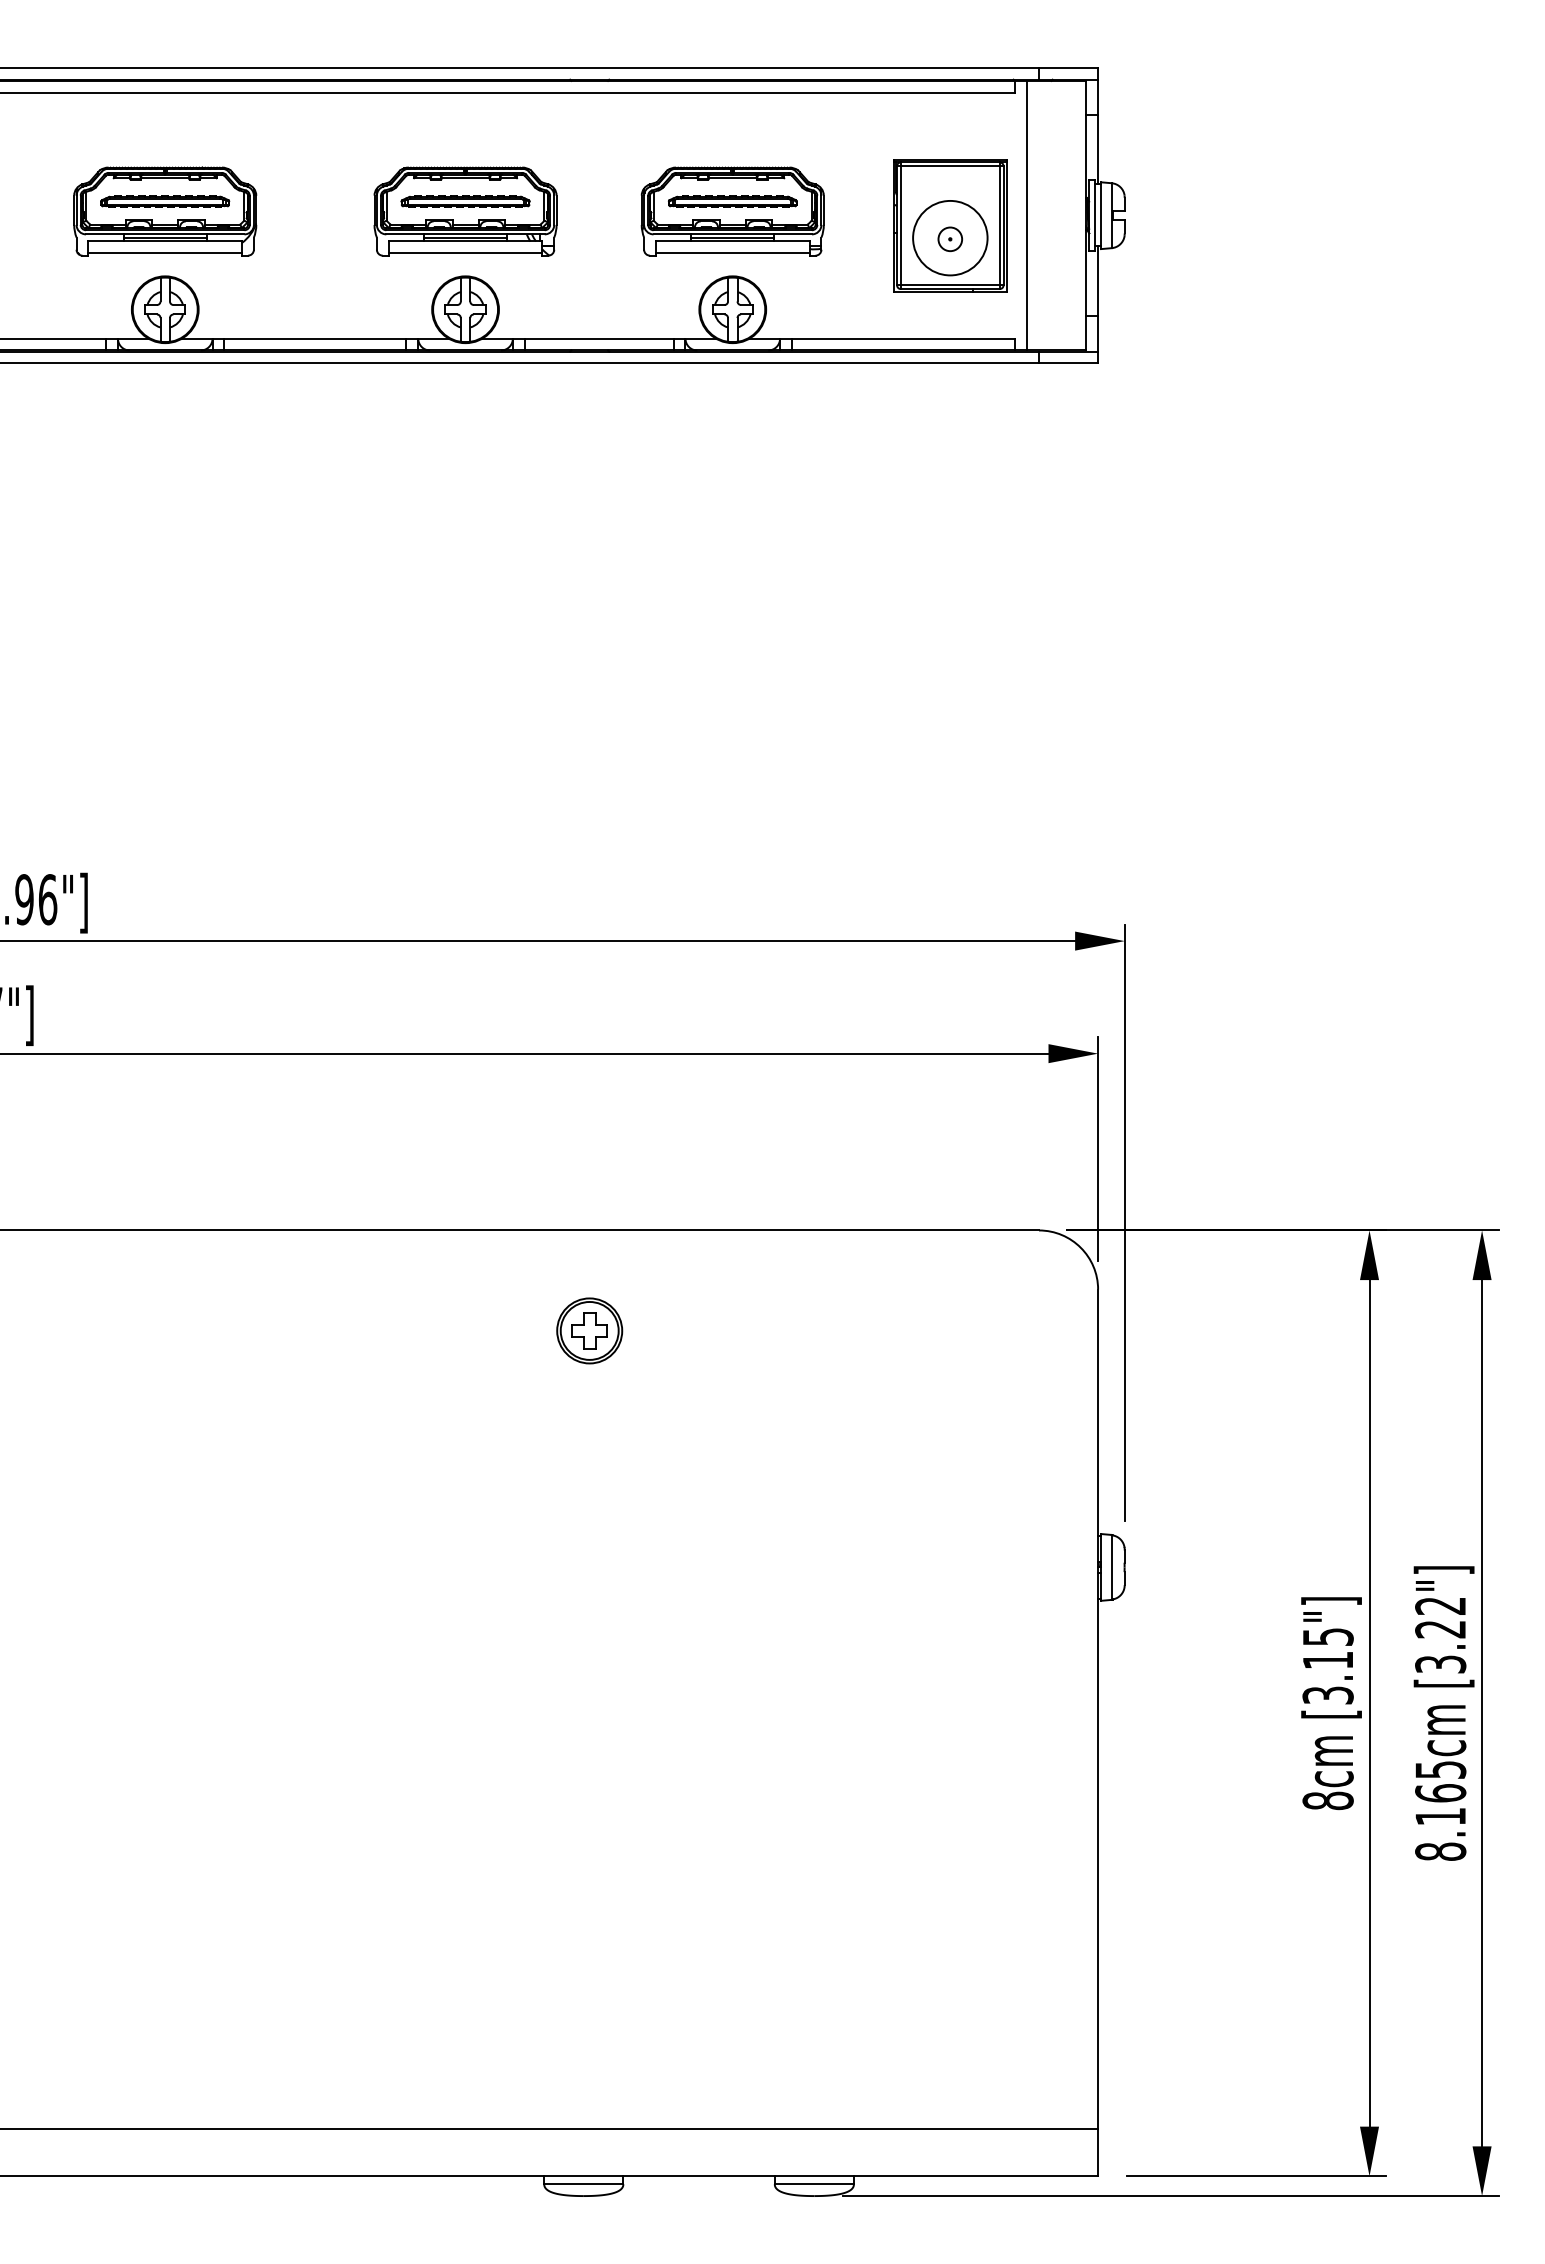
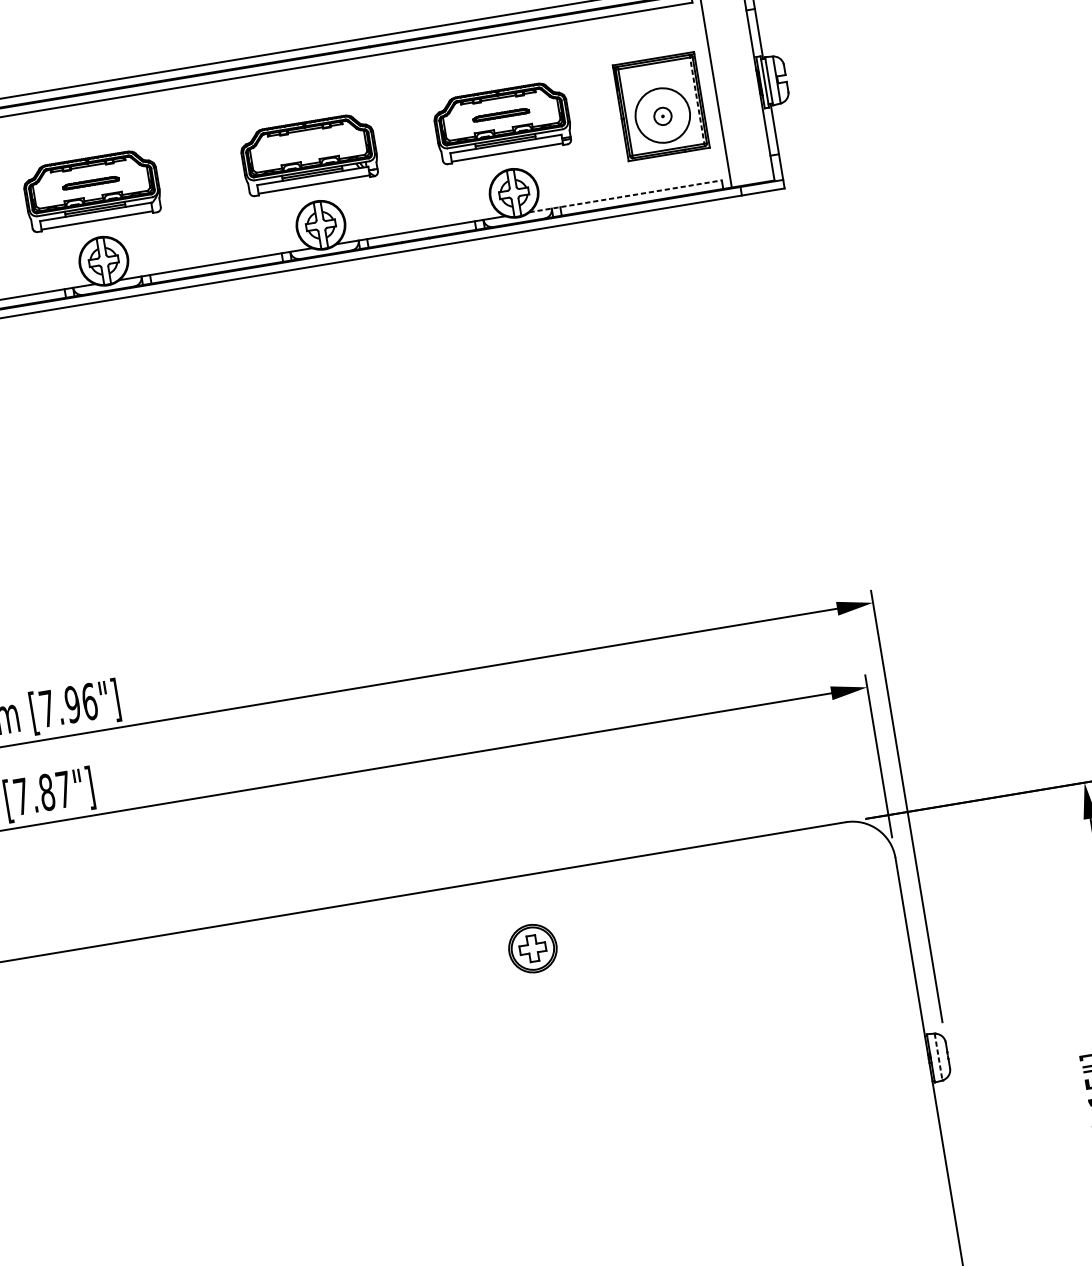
part: (165, 201) -> (91, 182), size x0.6
part: (465, 201) -> (307, 147), removed
part: (732, 201) -> (500, 115), size x0.6
line: (999, 225) -> (696, 100), solid -> dashed
line: (882, 338) -> (625, 196), solid -> dashed
line: (1111, 1567) -> (938, 1057), solid -> dashed

